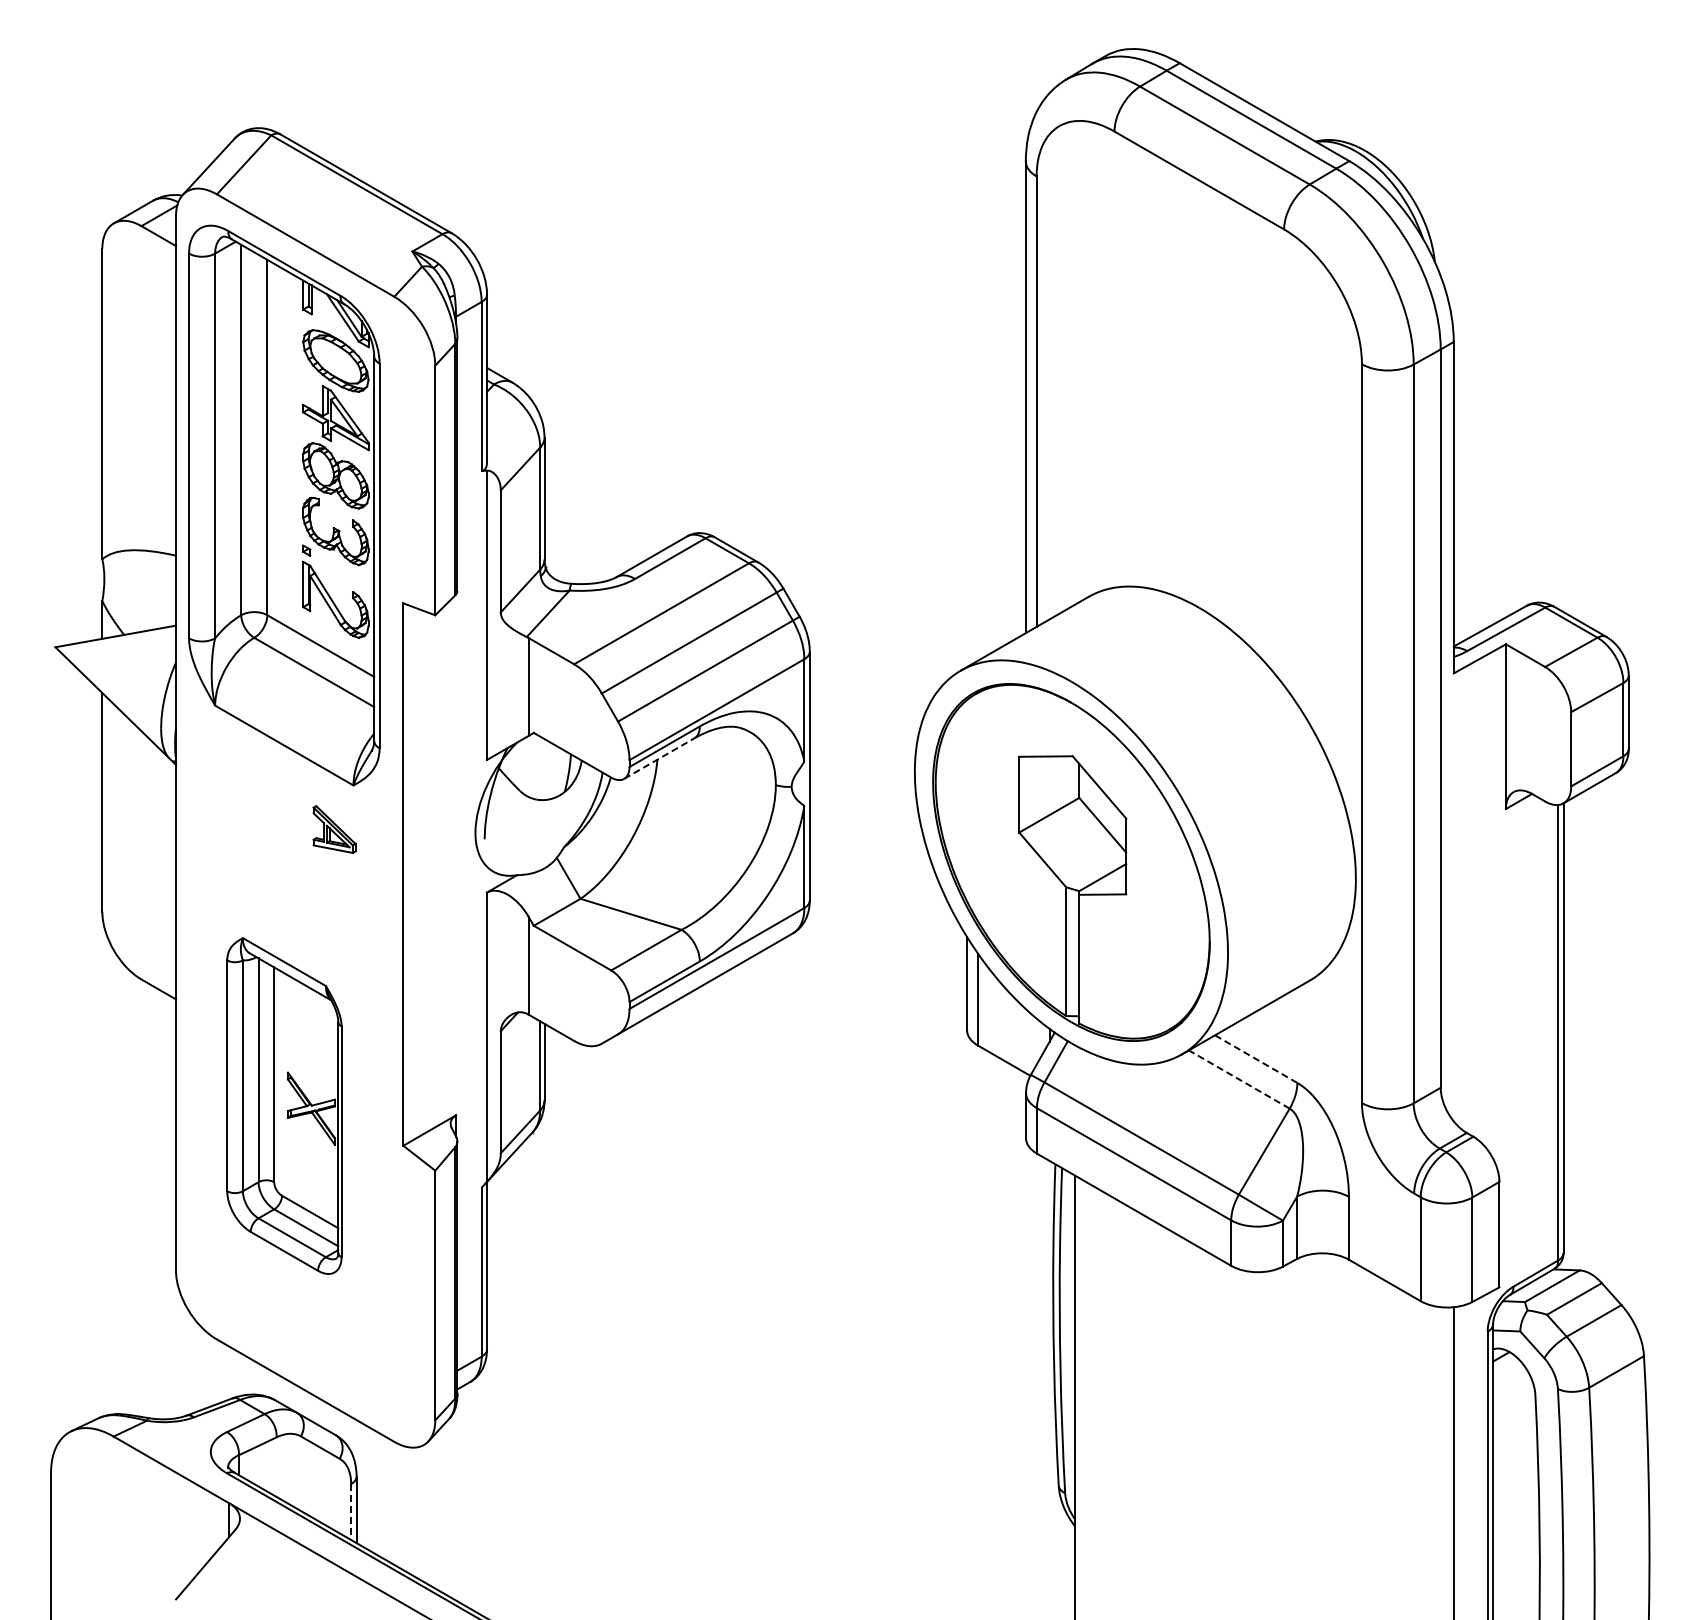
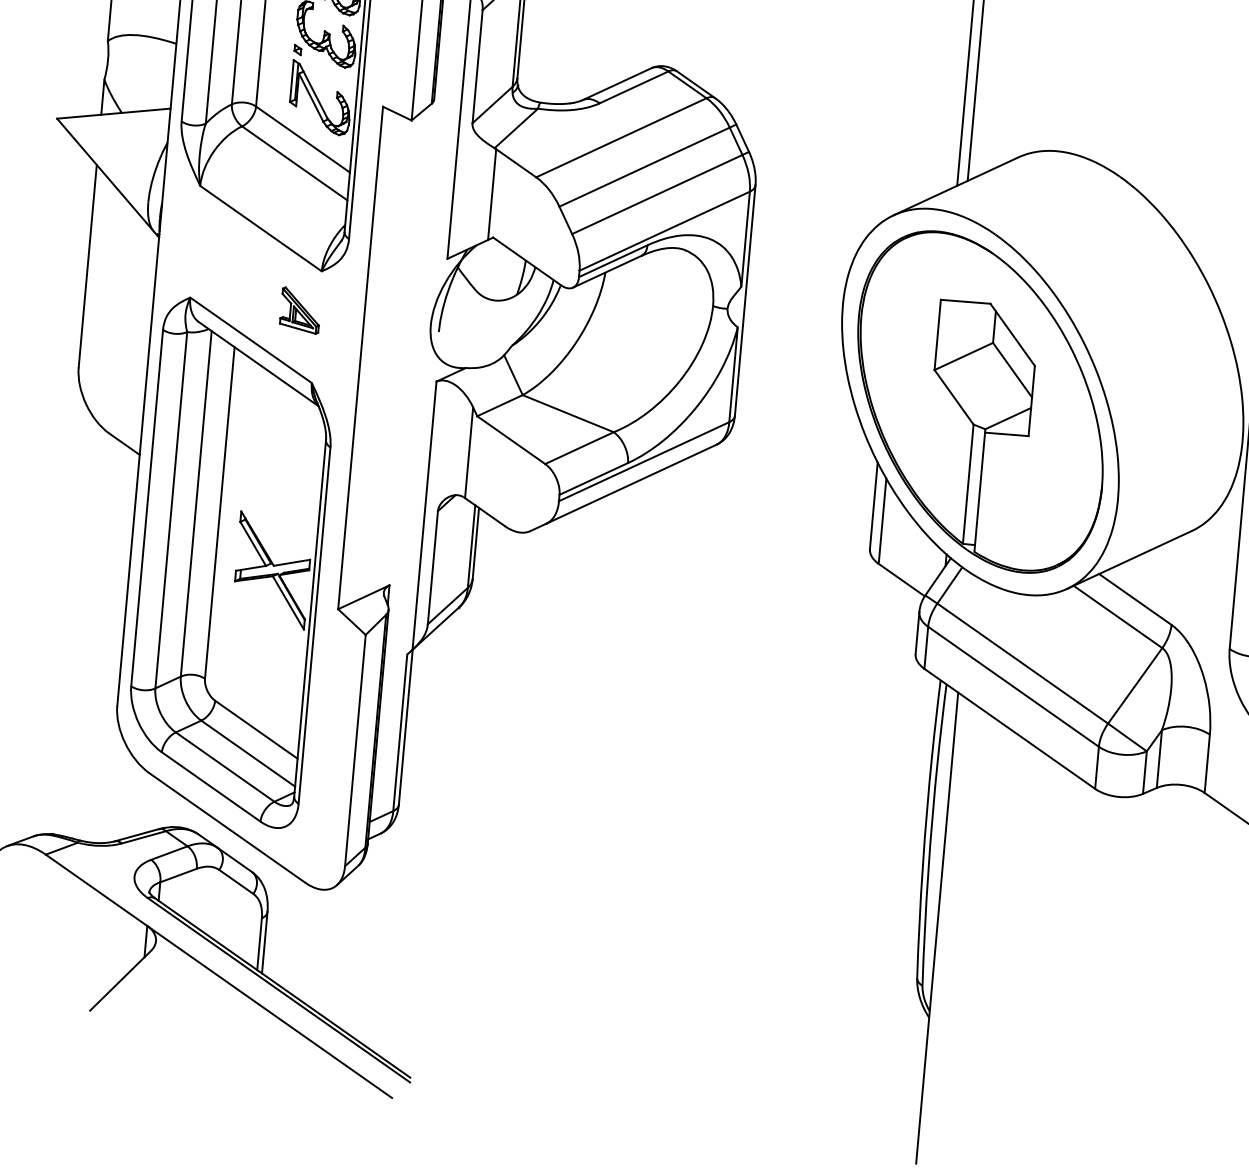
line: (659, 758) -> (607, 271), dashed -> solid
line: (1256, 1059) -> (1135, 599), dashed -> solid
line: (1238, 1079) -> (1117, 616), dashed -> solid
part: (284, 1105) -> (231, 562), size x1.67
line: (351, 1512) -> (259, 944), dashed -> solid

